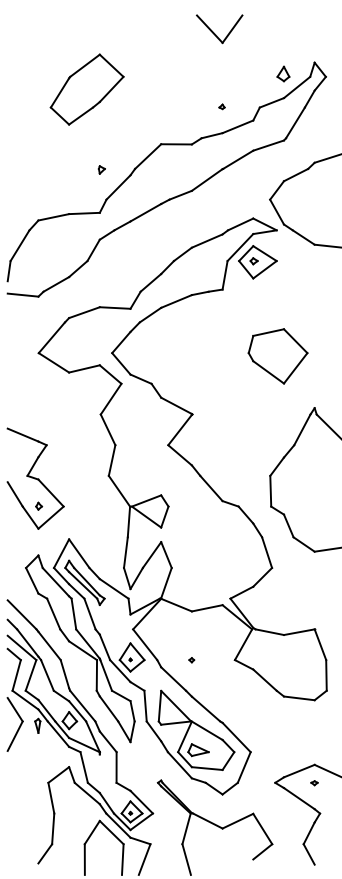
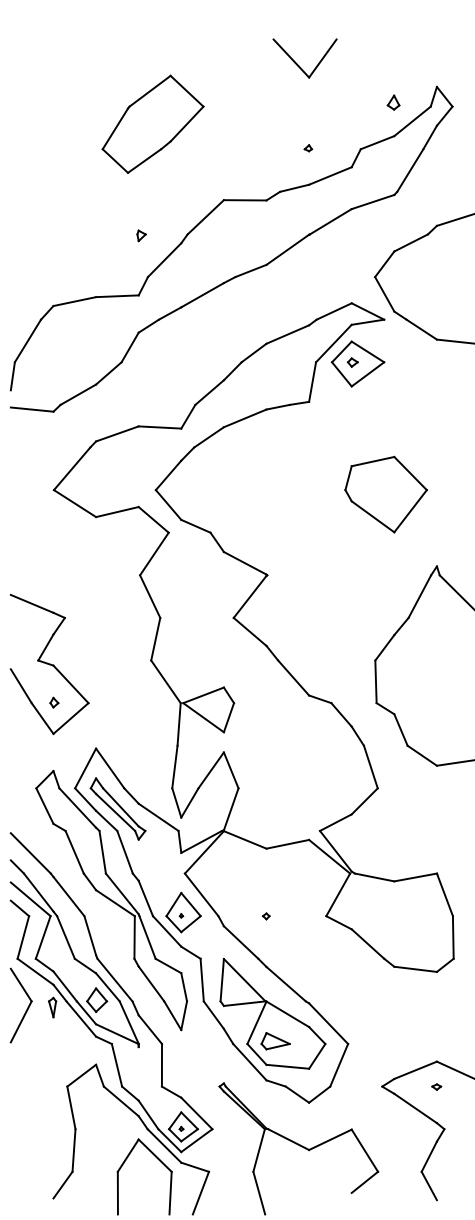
part: (219, 29) -> (304, 58), moved
part: (283, 73) -> (393, 101), size x0.7
part: (86, 89) -> (152, 124), moved

